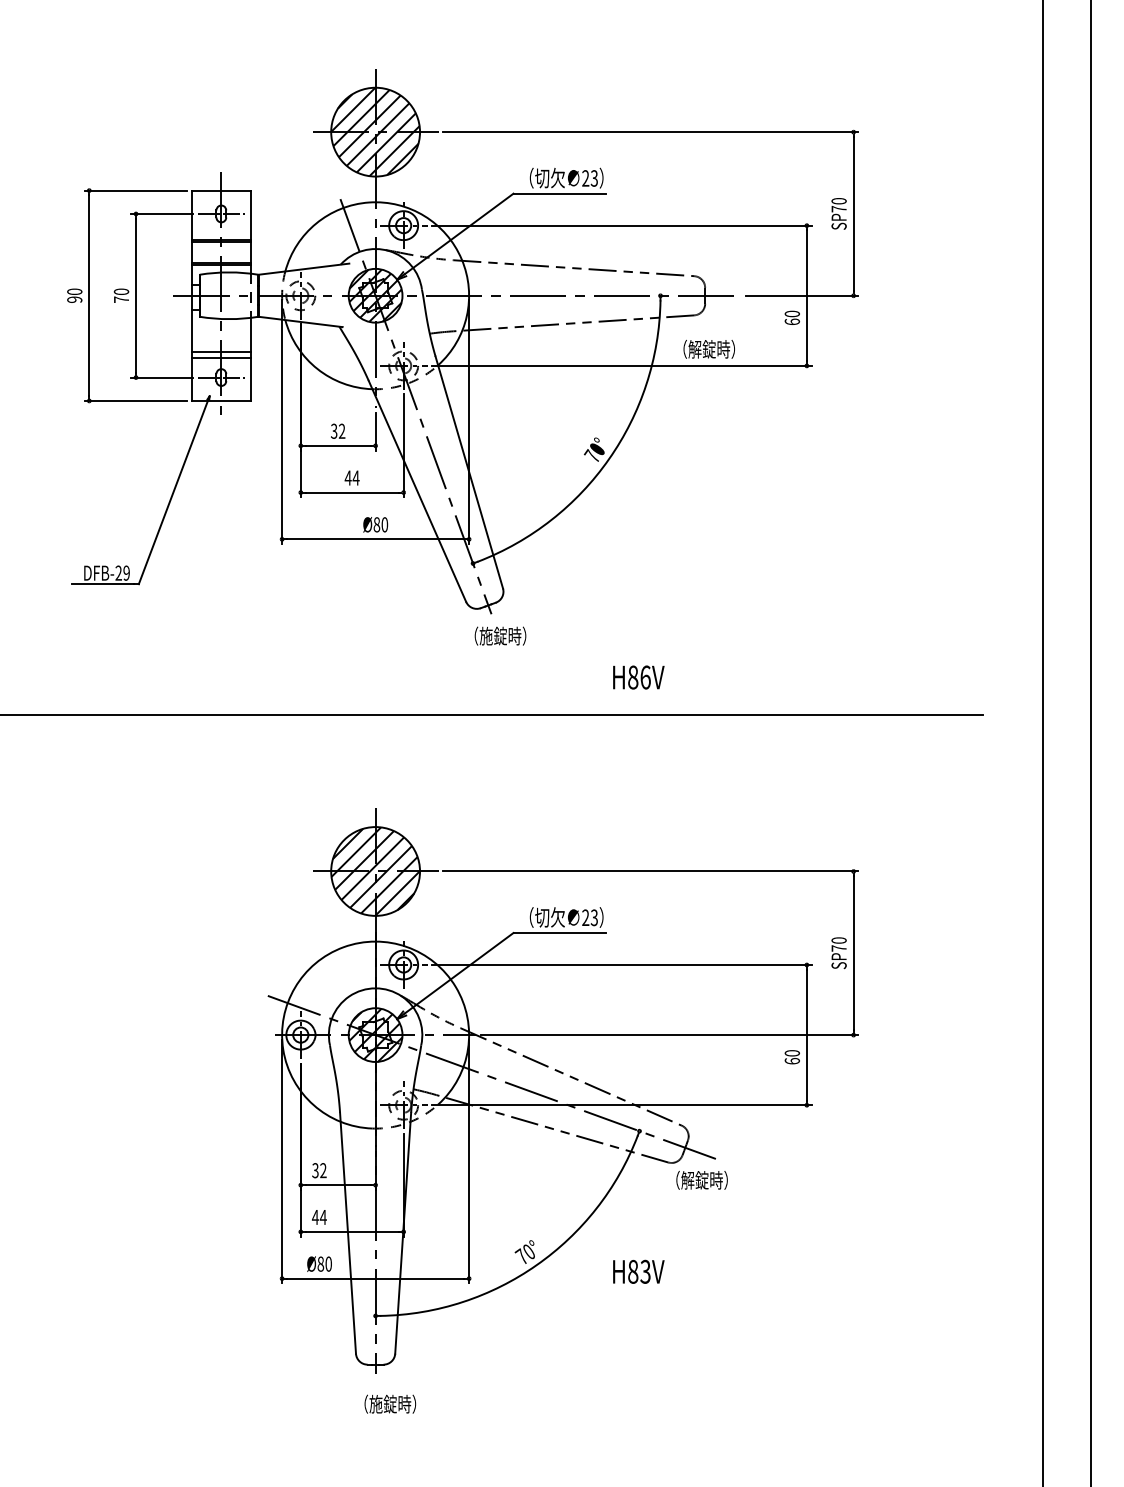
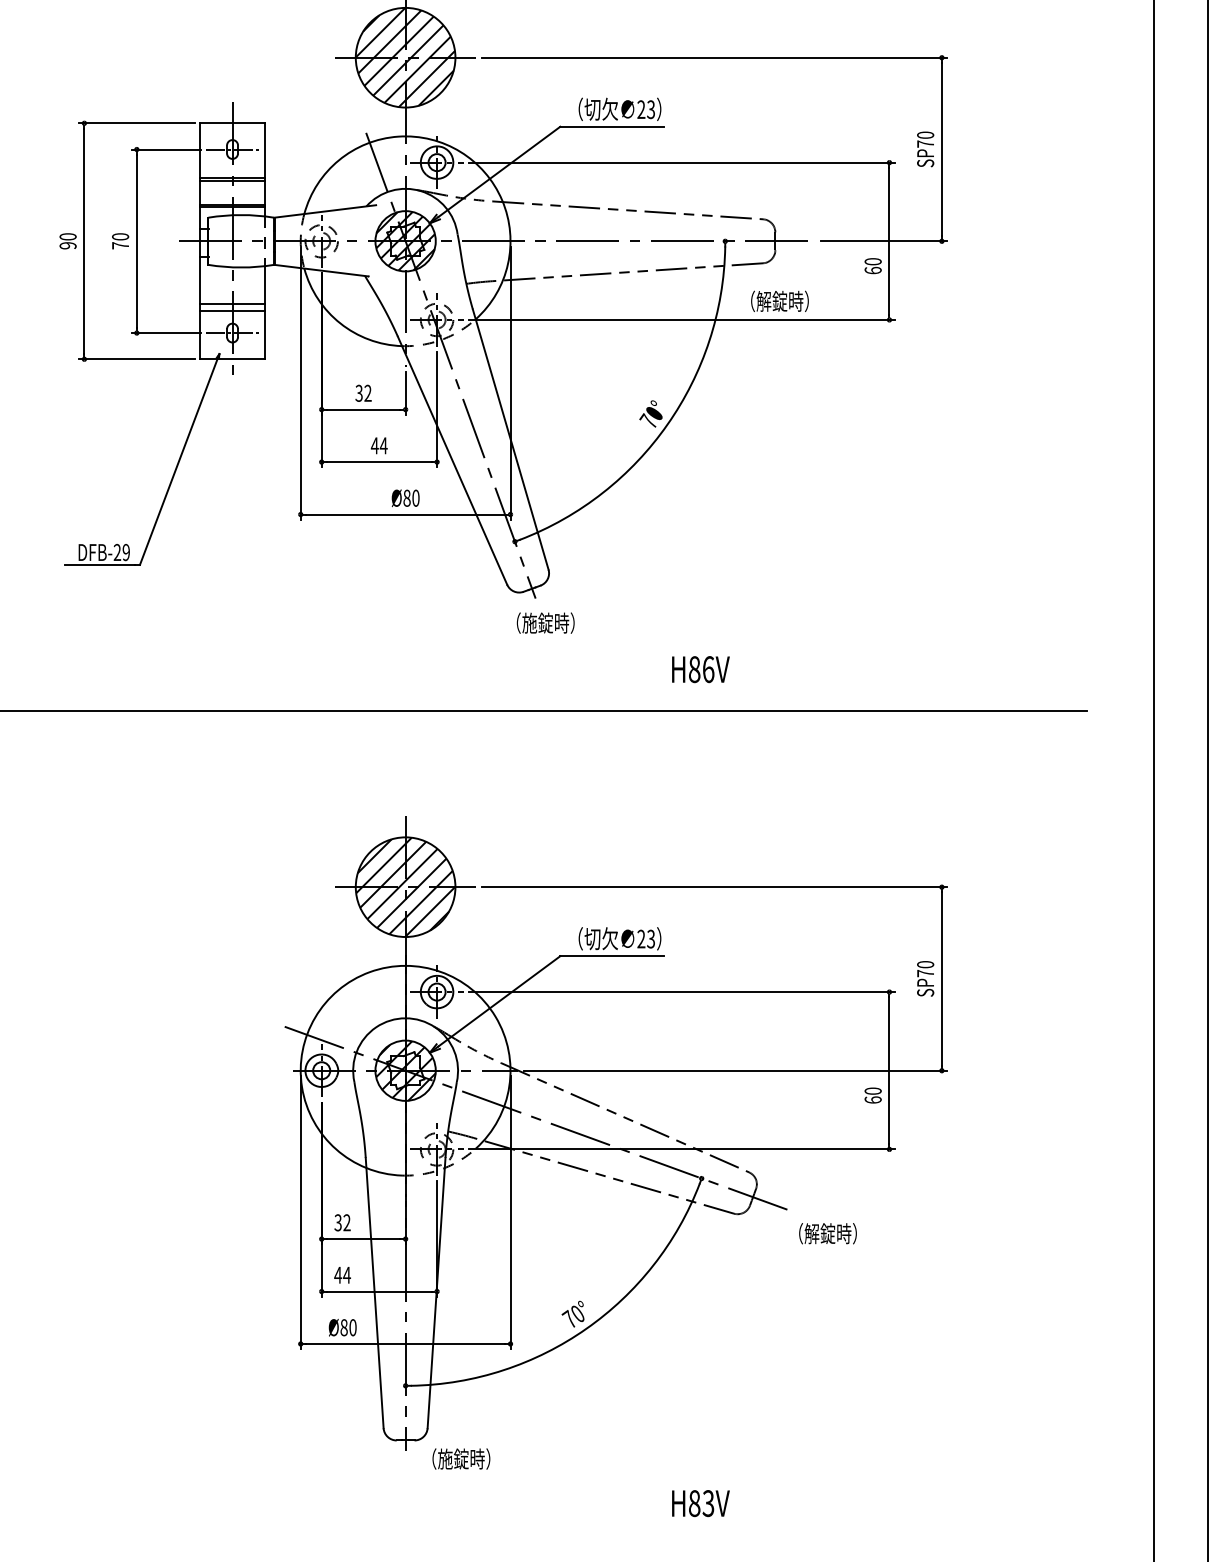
text: (701, 1180) -> (827, 1233), moved
text: (638, 1271) -> (700, 1503), moved
text: (390, 1403) -> (461, 1458), moved

